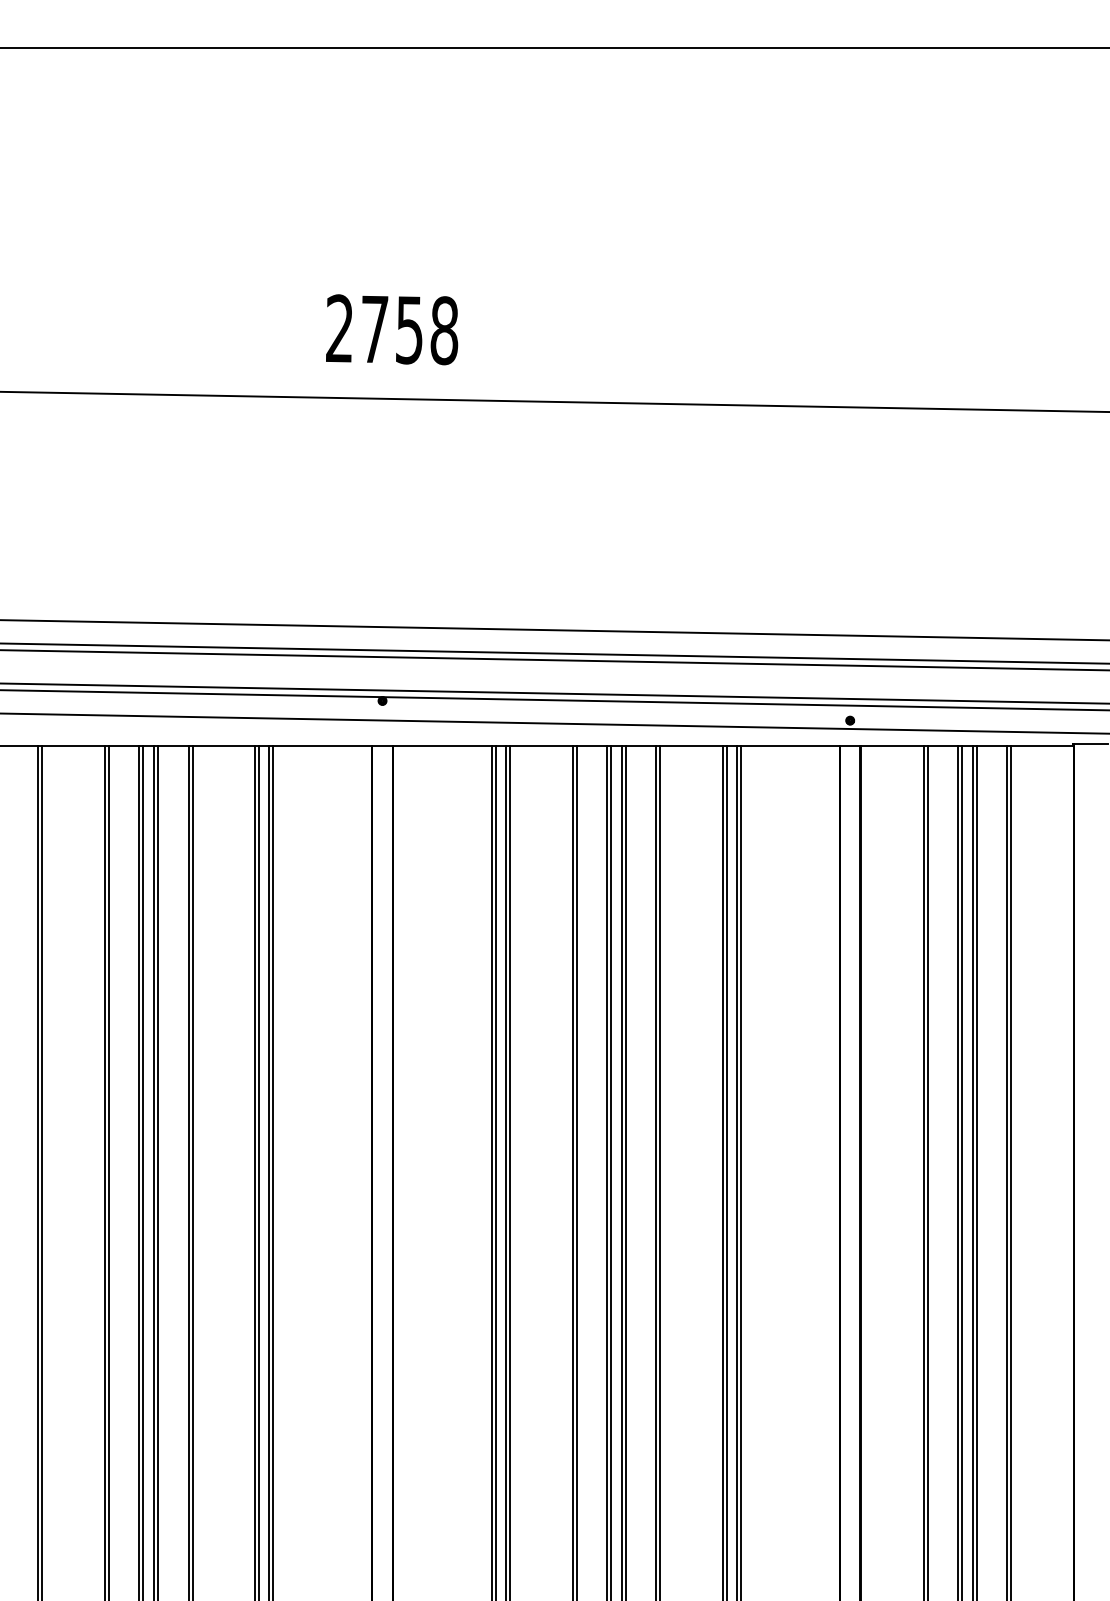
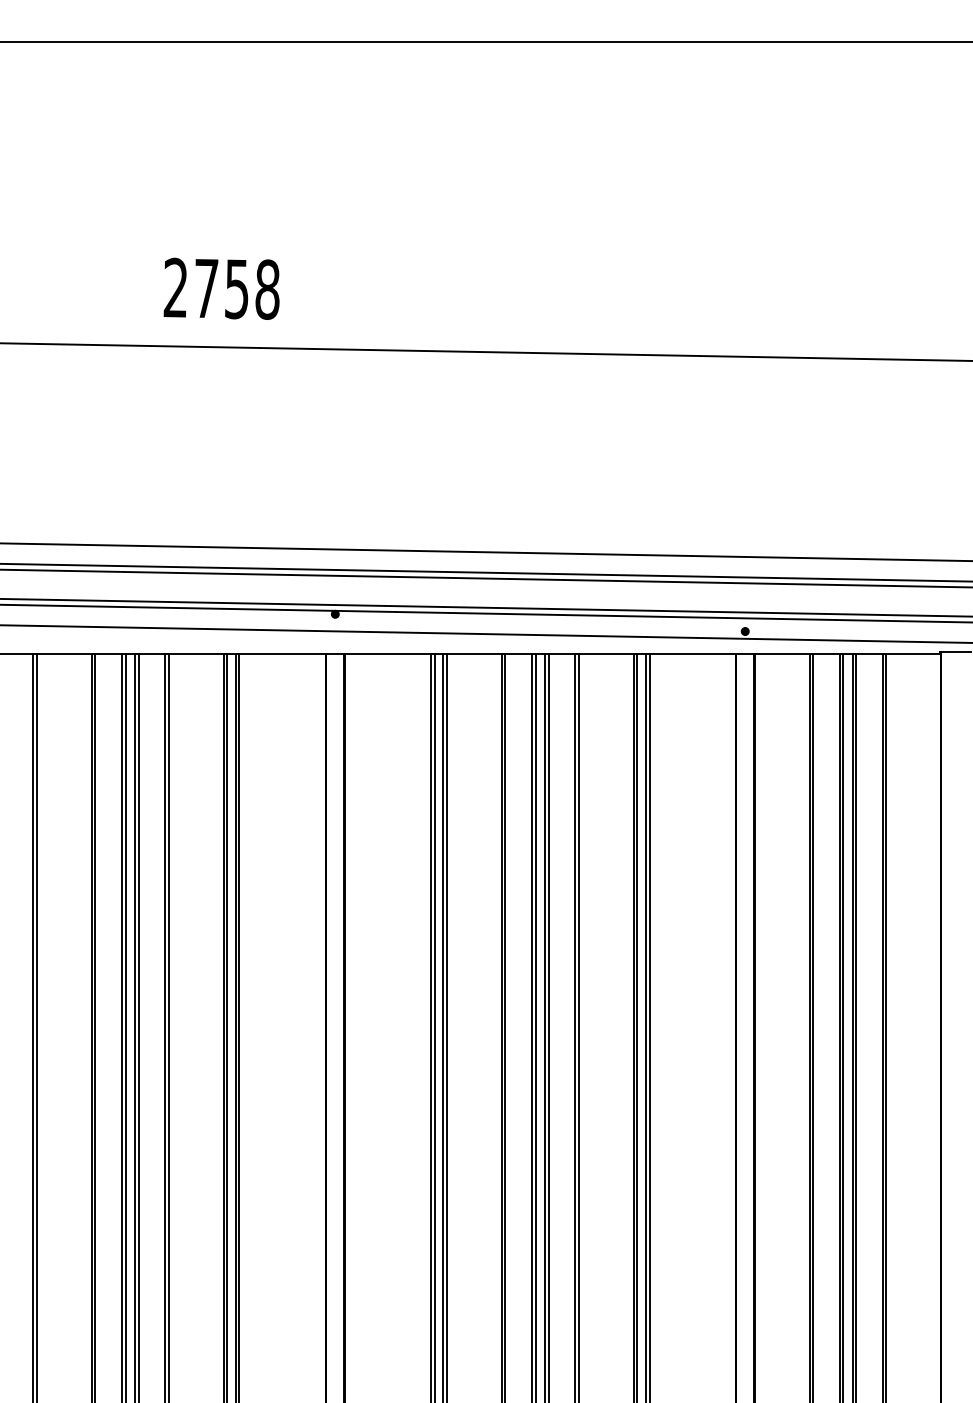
text: (391, 329) -> (221, 288), moved

